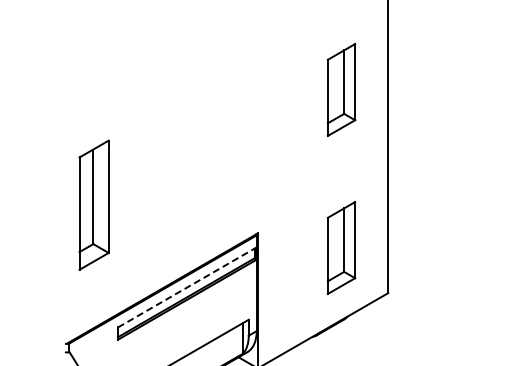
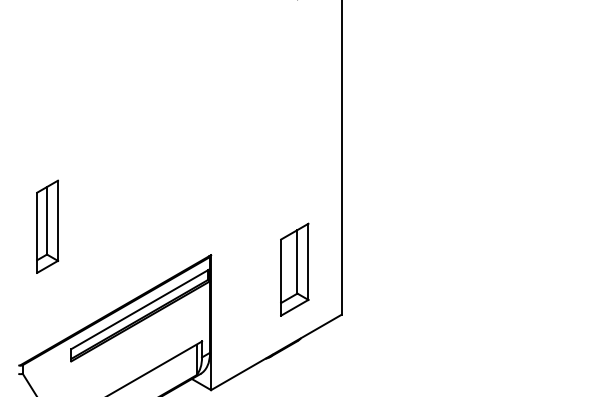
part: (341, 89) -> (294, 111), removed
part: (94, 204) -> (47, 226), size x0.71
line: (188, 286) -> (141, 308), dashed -> solid

